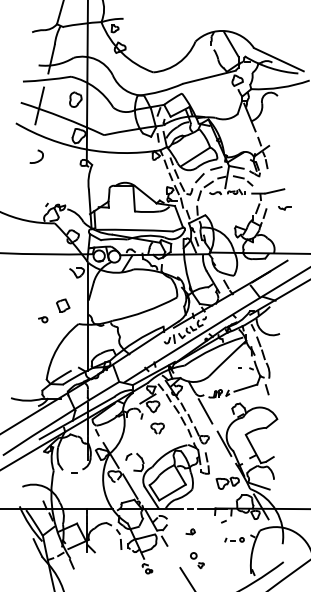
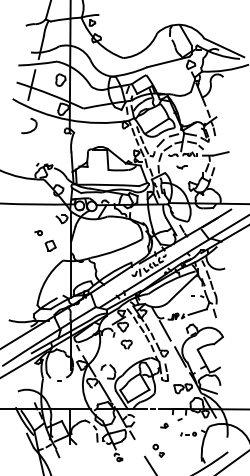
part: (36, 156) -> (29, 125), size x1.43
part: (284, 208) -> (181, 167), moved
part: (43, 320) -> (38, 233), moved
part: (190, 531) -> (164, 425), moved

